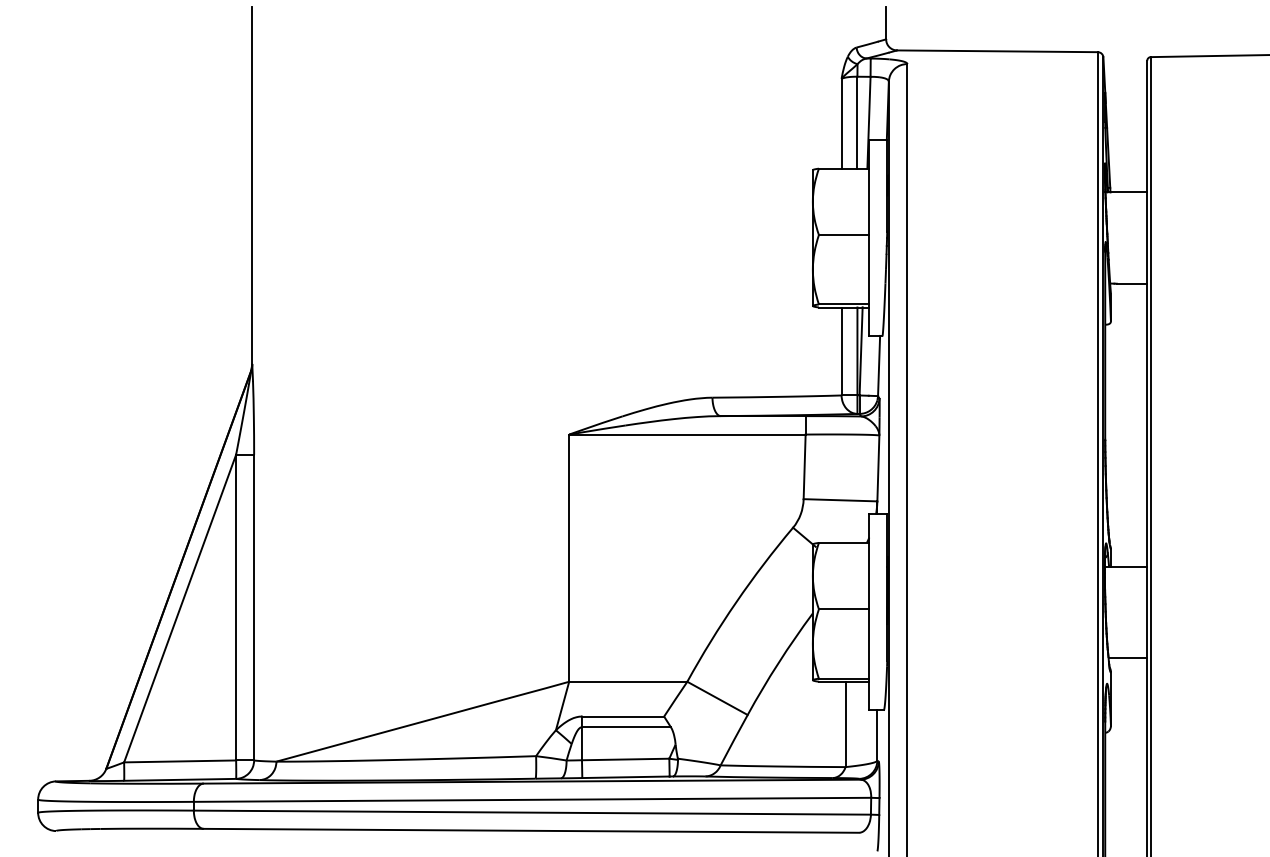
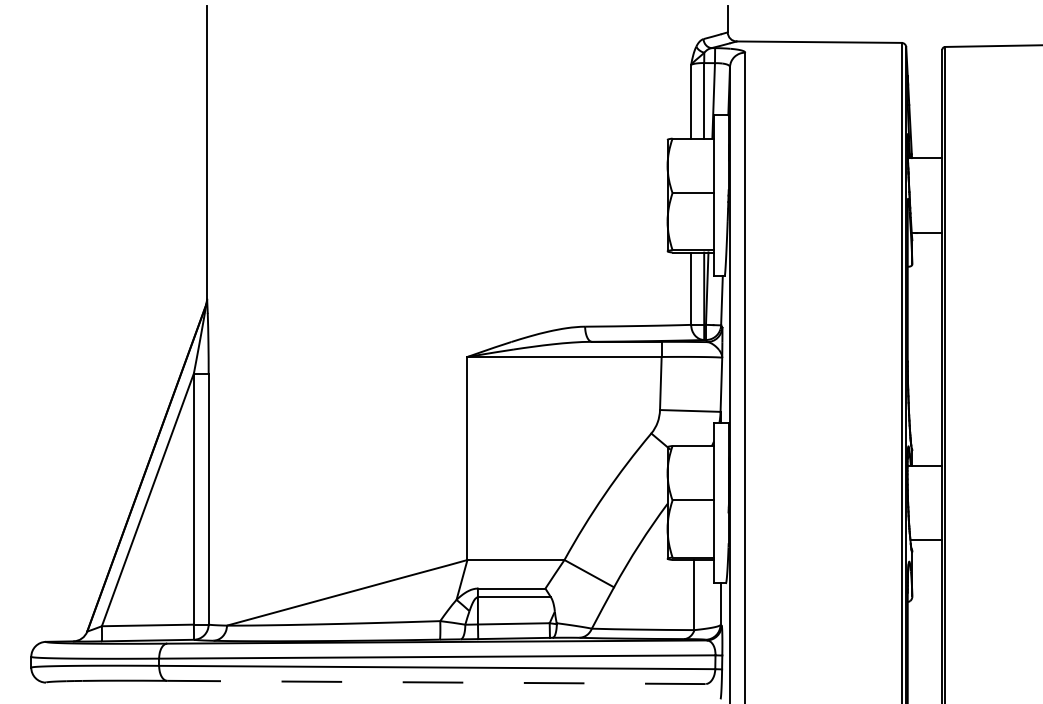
line: (530, 830) -> (435, 682), solid -> dashed

